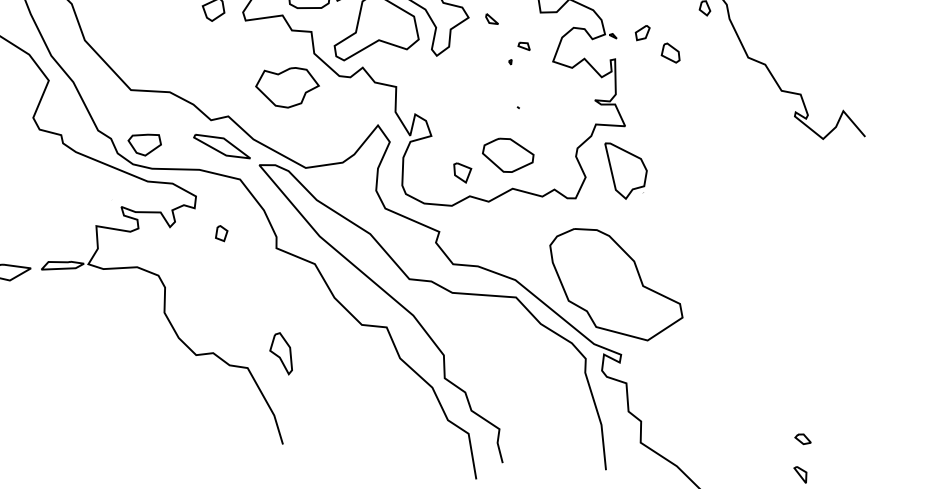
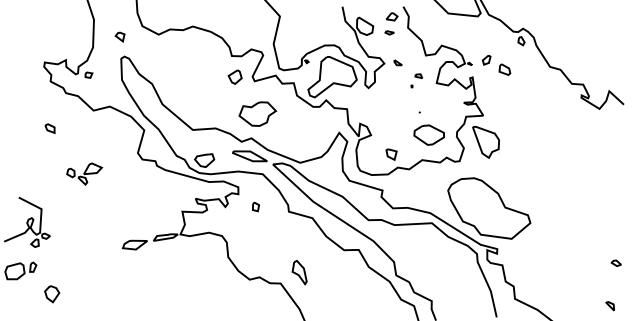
part: (287, 86) -> (257, 113), moved
part: (507, 154) -> (428, 134), moved
part: (801, 437) -> (615, 262), moved

